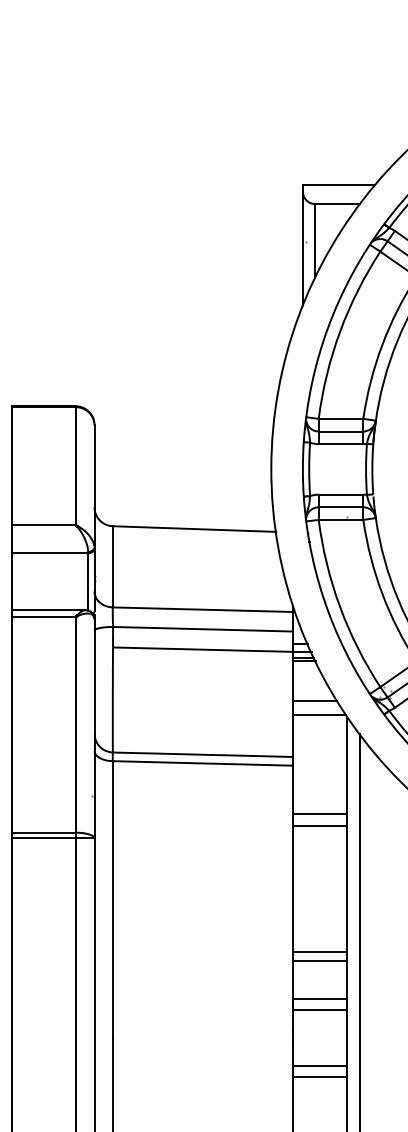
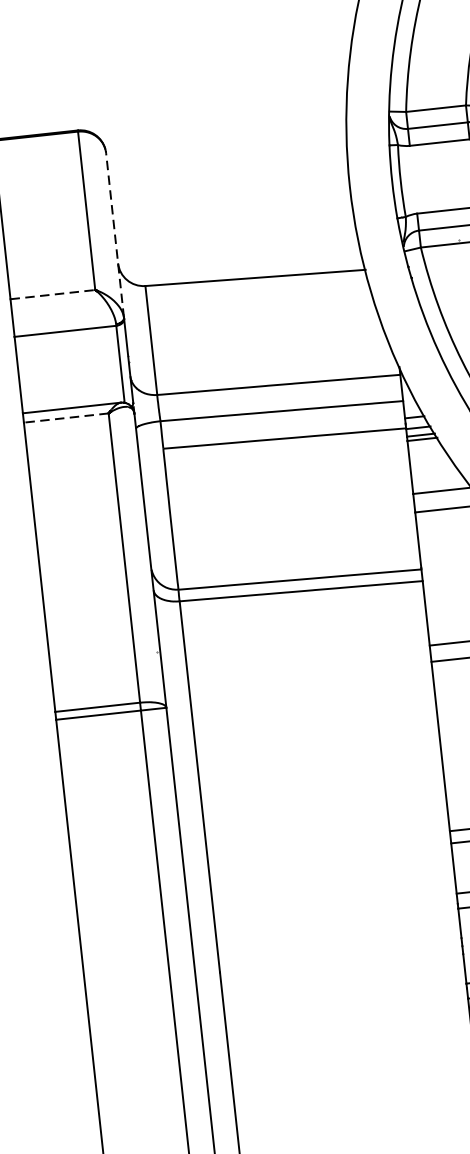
line: (94, 486) -> (115, 235), solid -> dashed
line: (43, 525) -> (52, 295), solid -> dashed
line: (43, 617) -> (65, 418), solid -> dashed

